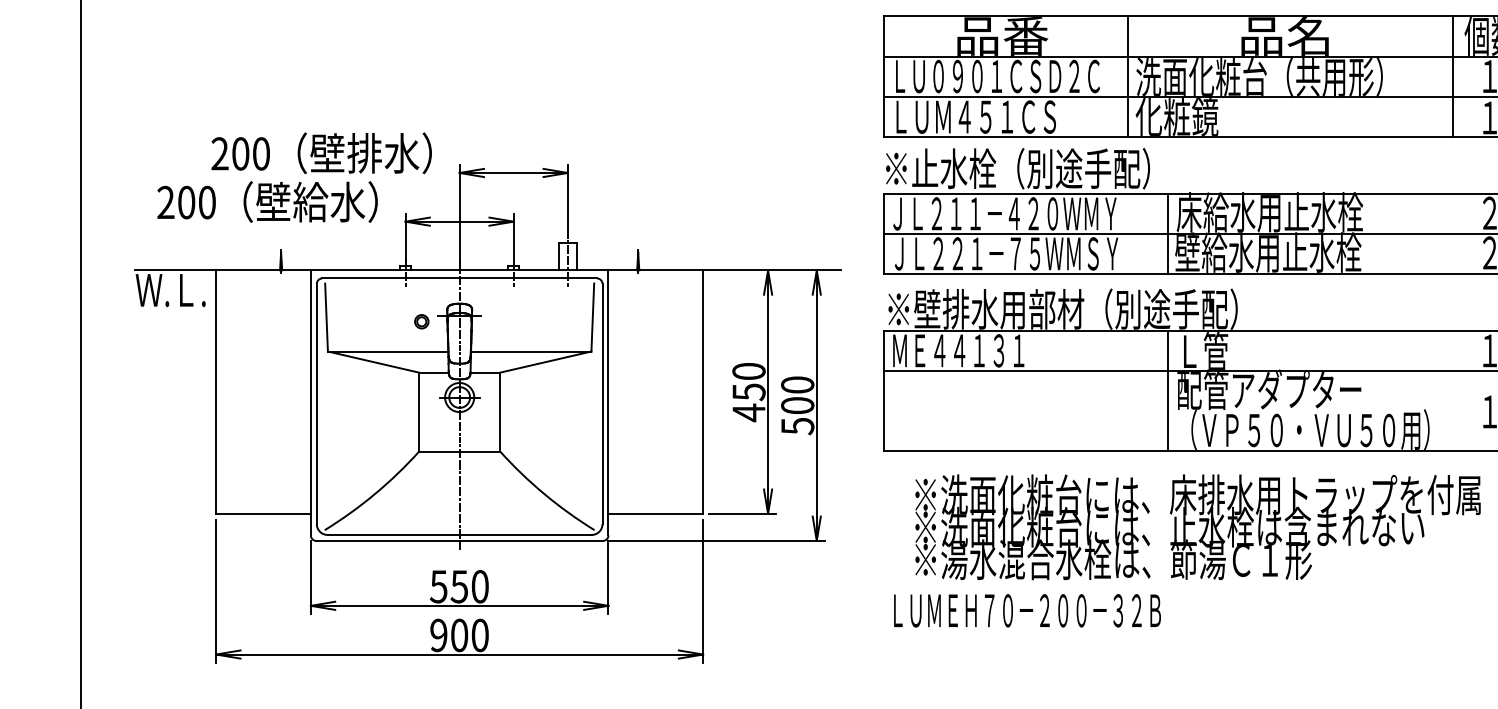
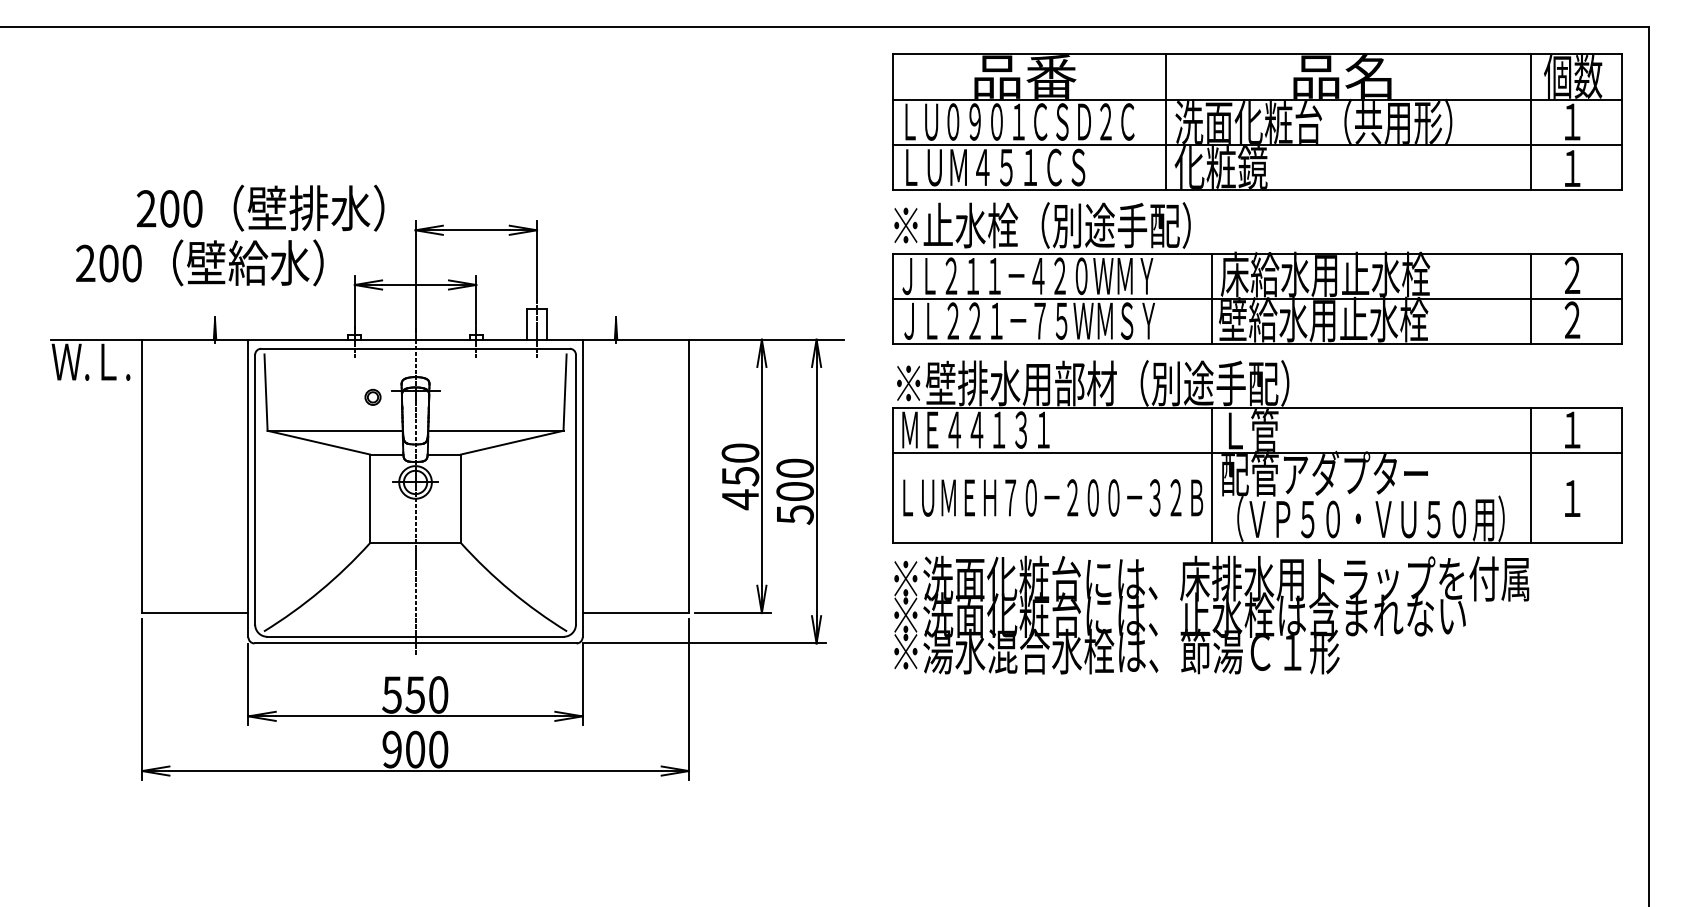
line: (1452, 233) -> (1530, 298), added
line: (1452, 390) -> (1530, 474), added
text: (1197, 526) -> (1211, 614), moved
text: (1027, 610) -> (1053, 497), moved

